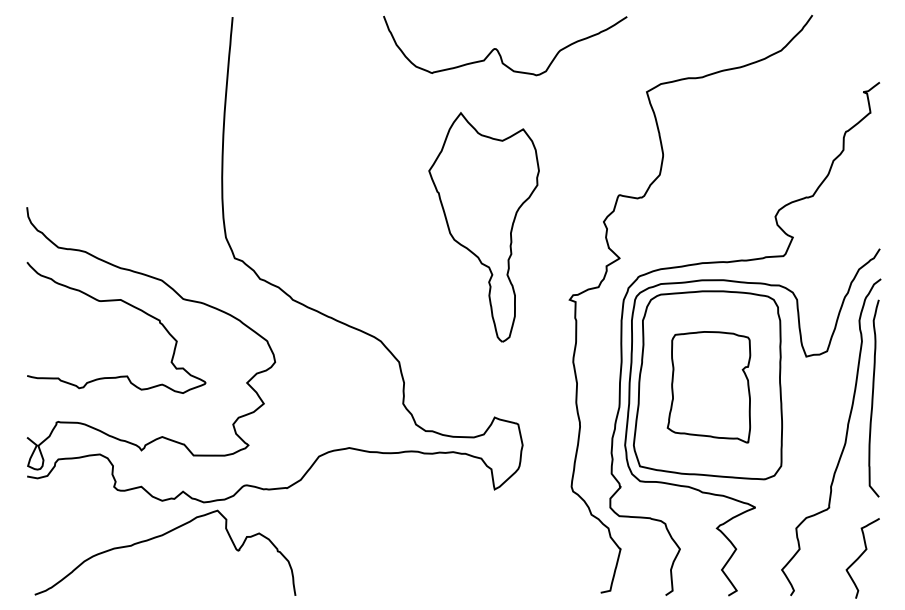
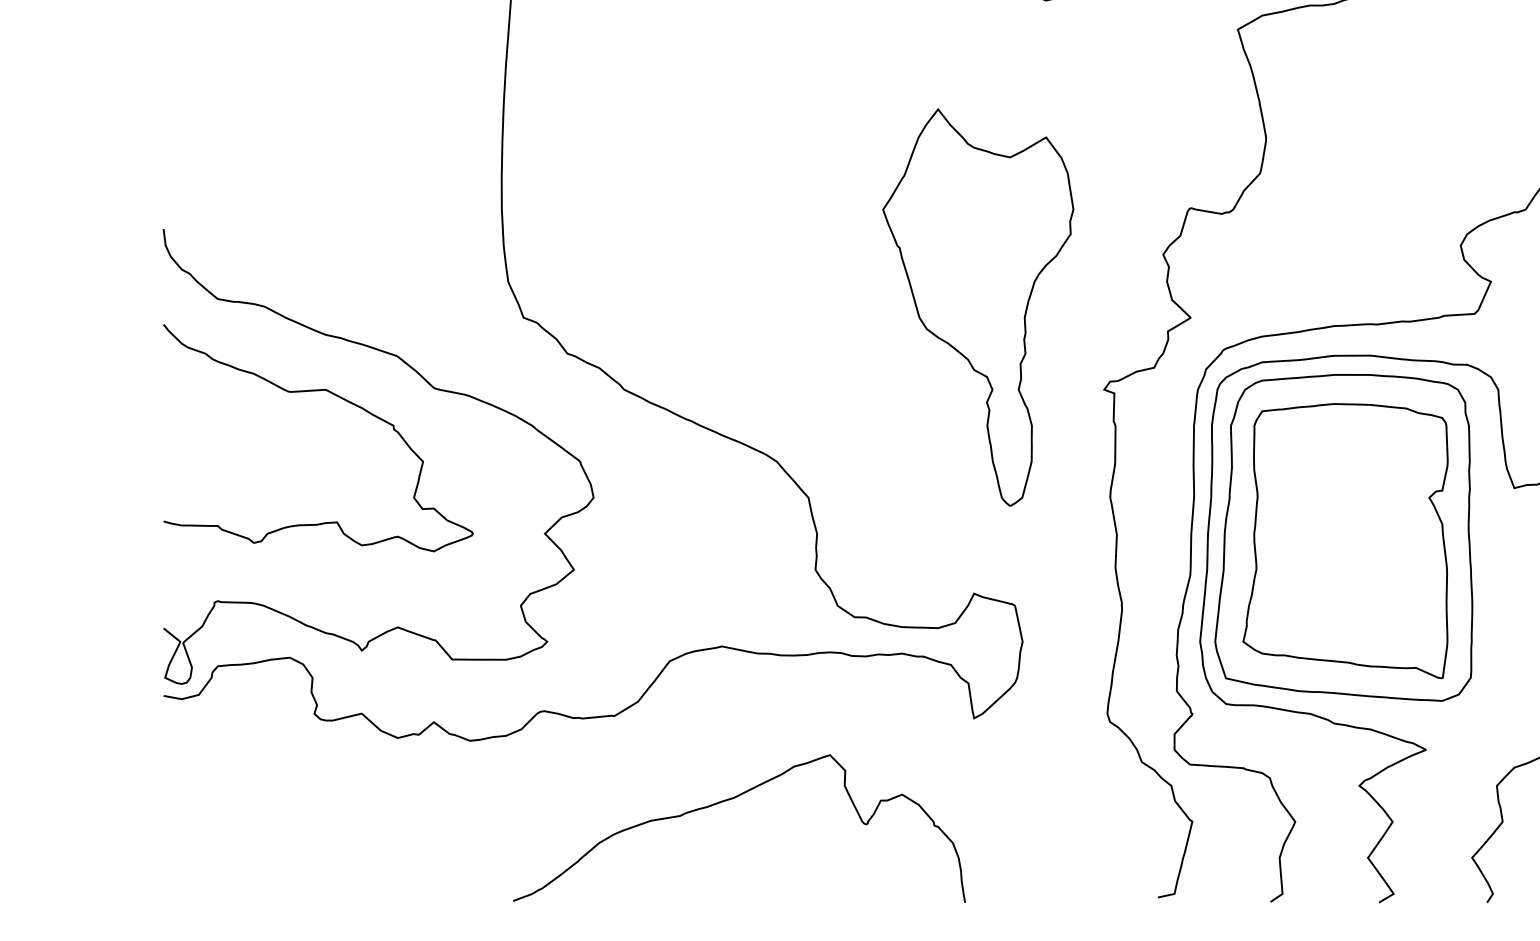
part: (483, 227) -> (977, 307), moved
part: (708, 387) -> (1344, 541), size x1.43
curve: (159, 537) -> (729, 801), moved

